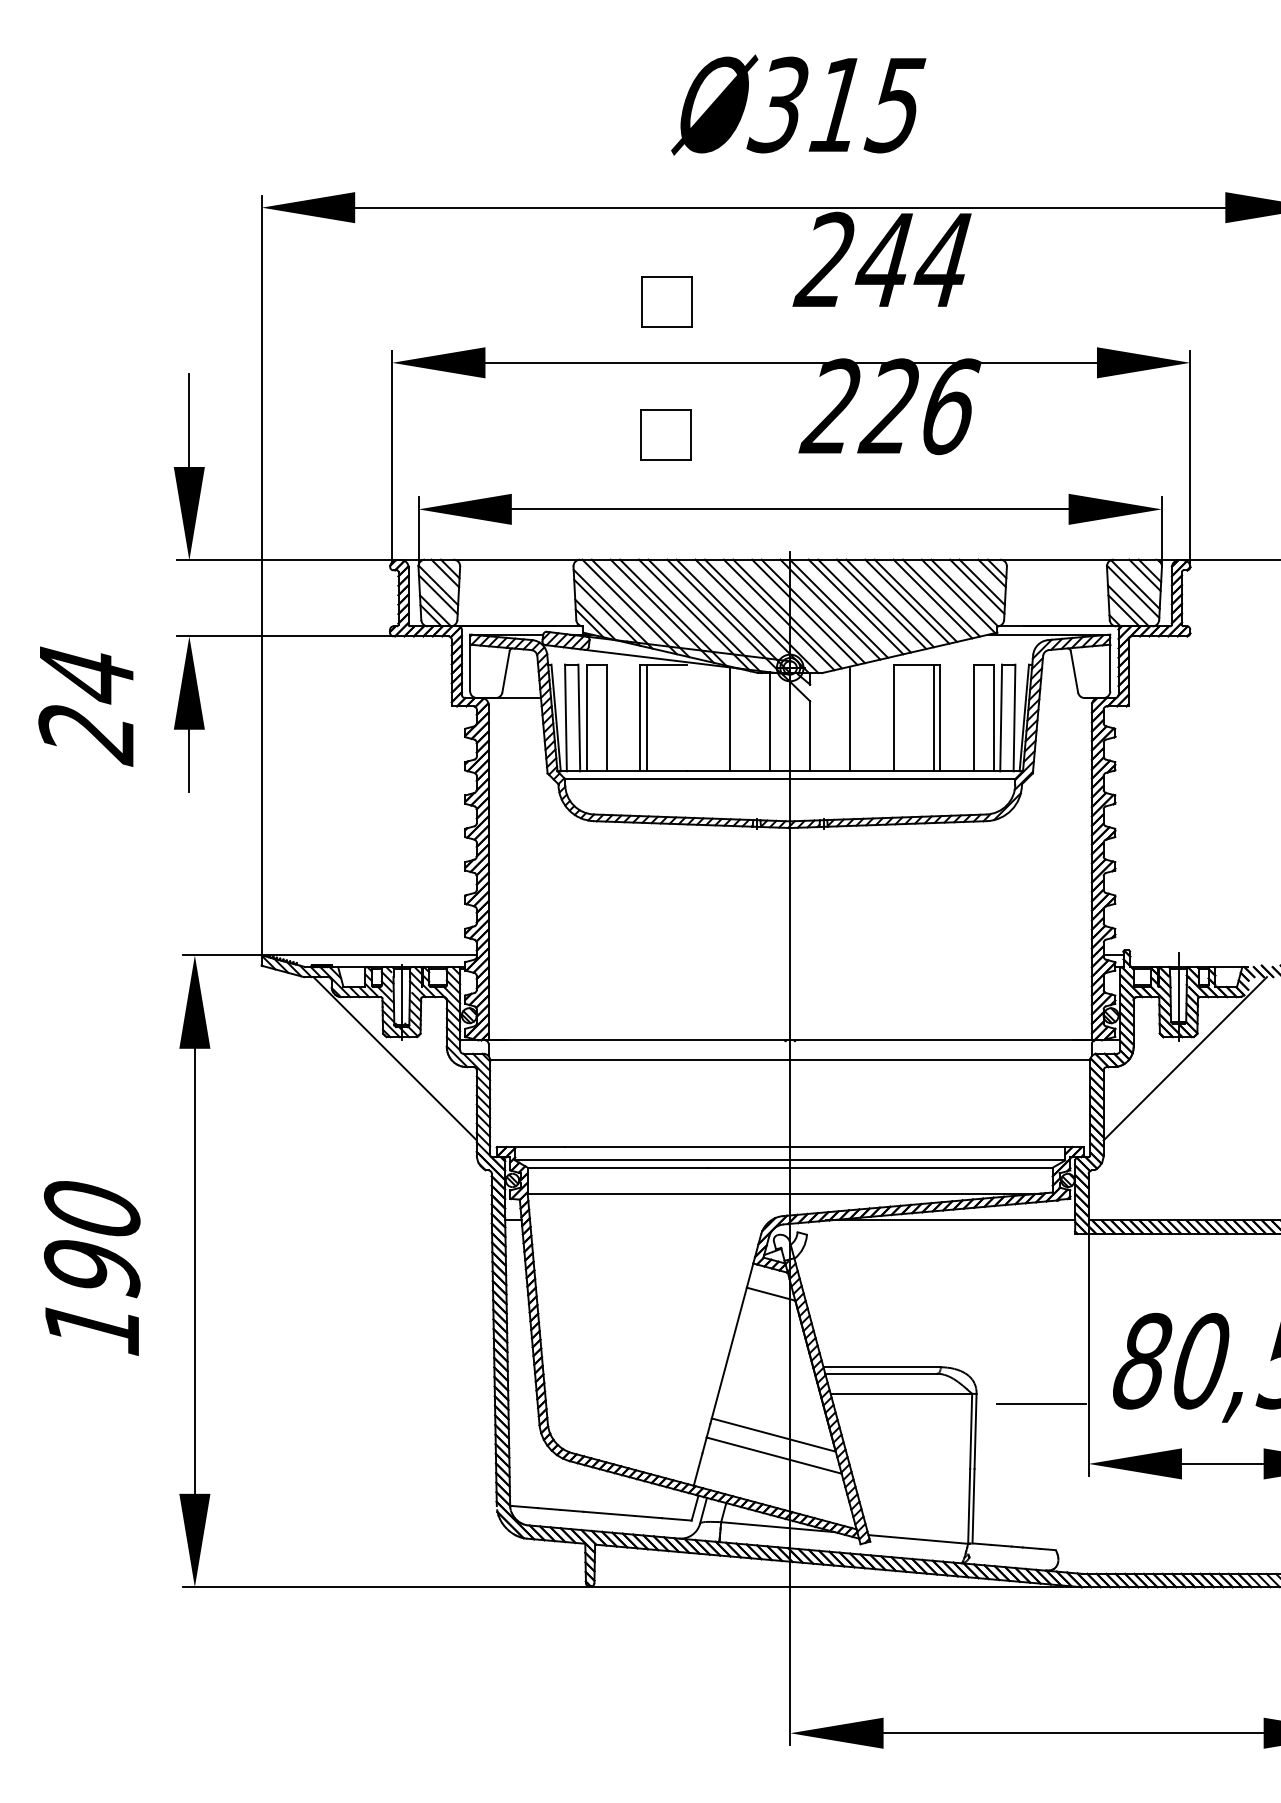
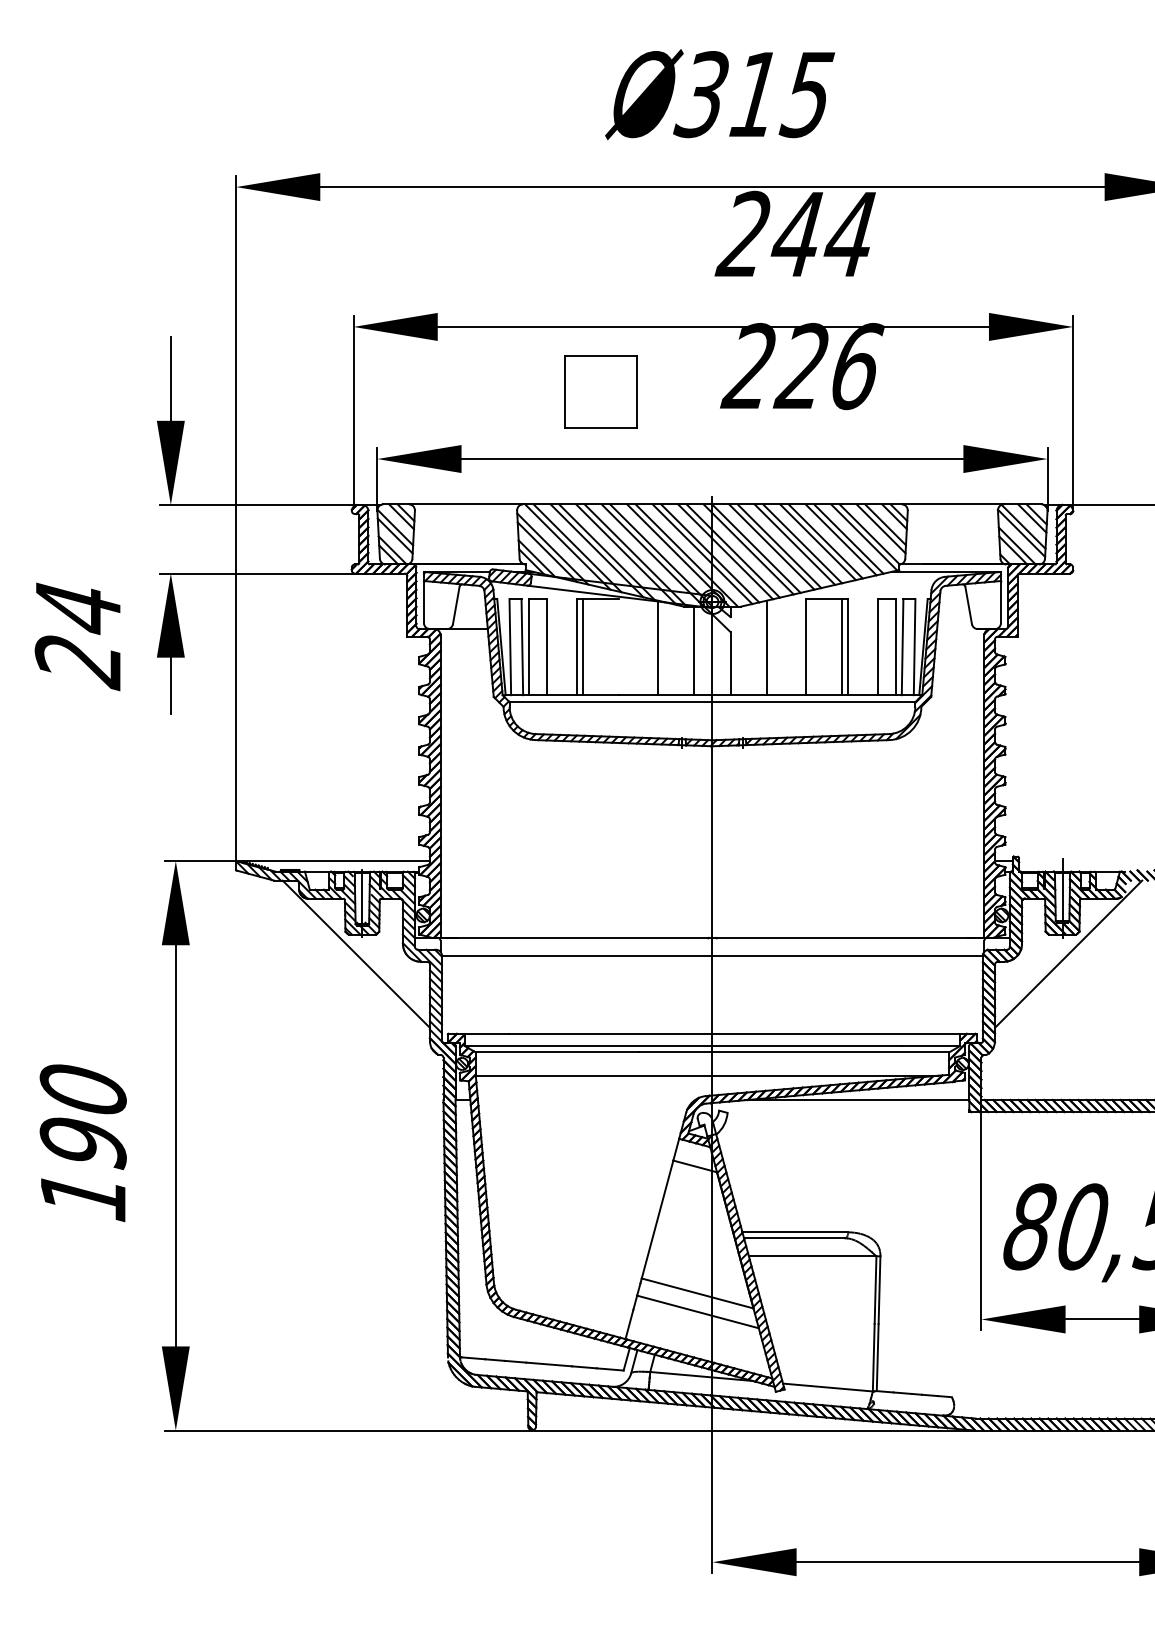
part: (667, 302) -> (601, 272), removed
part: (666, 435) -> (600, 392), size x1.6
line: (1040, 1404) -> (938, 1265), removed

